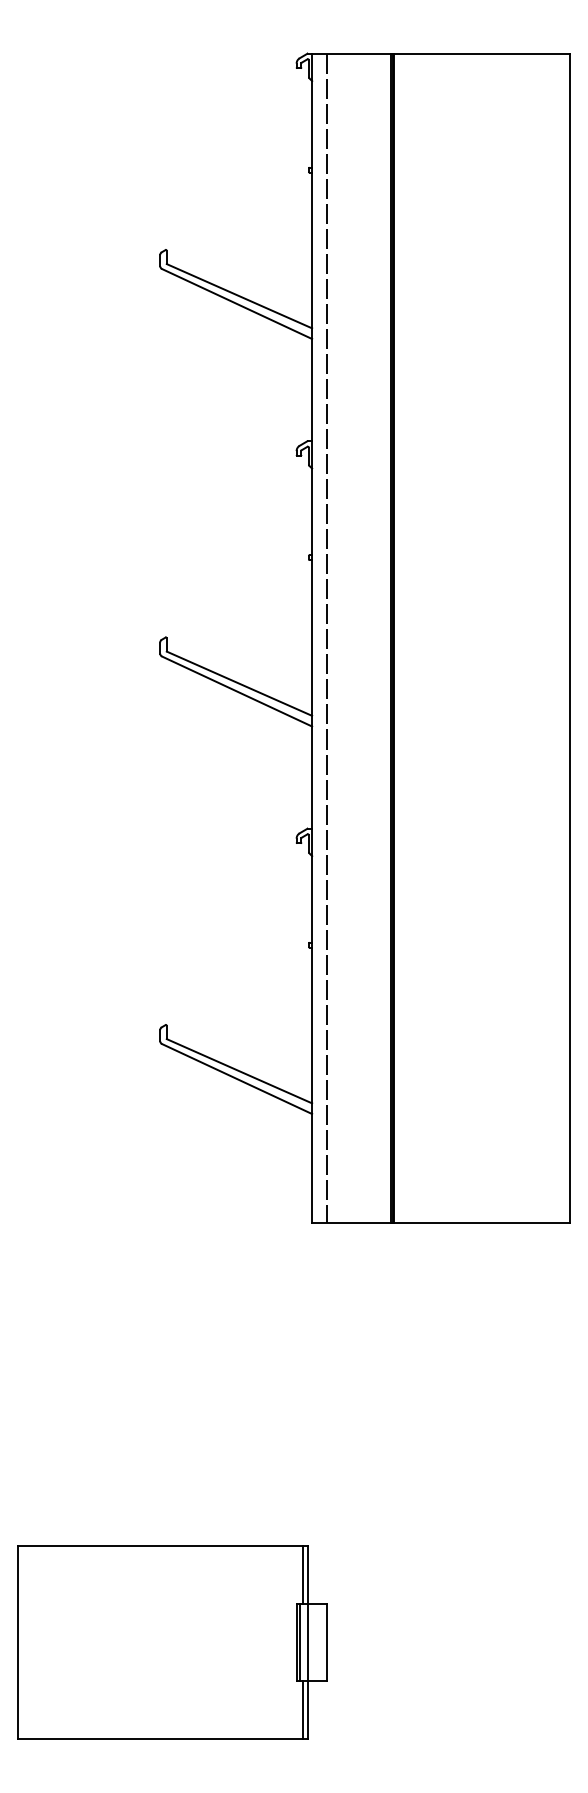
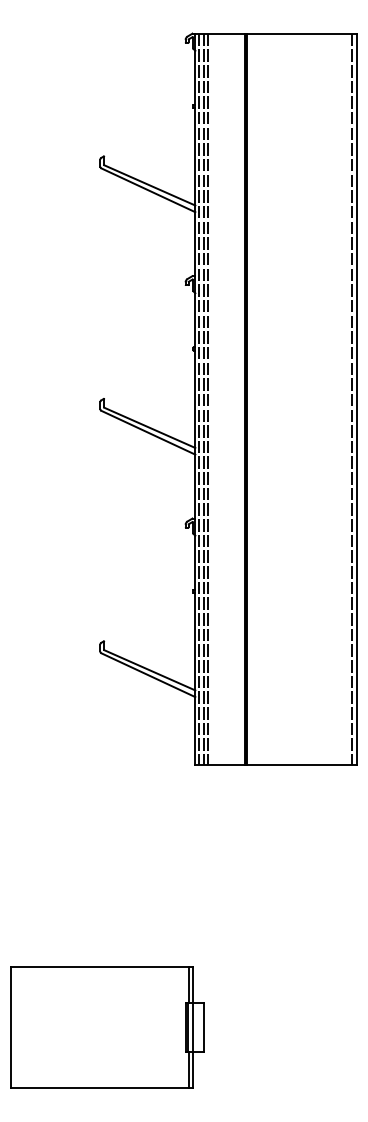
line: (318, 638) -> (199, 399), added
line: (333, 638) -> (208, 399), added
line: (561, 638) -> (351, 399), added

